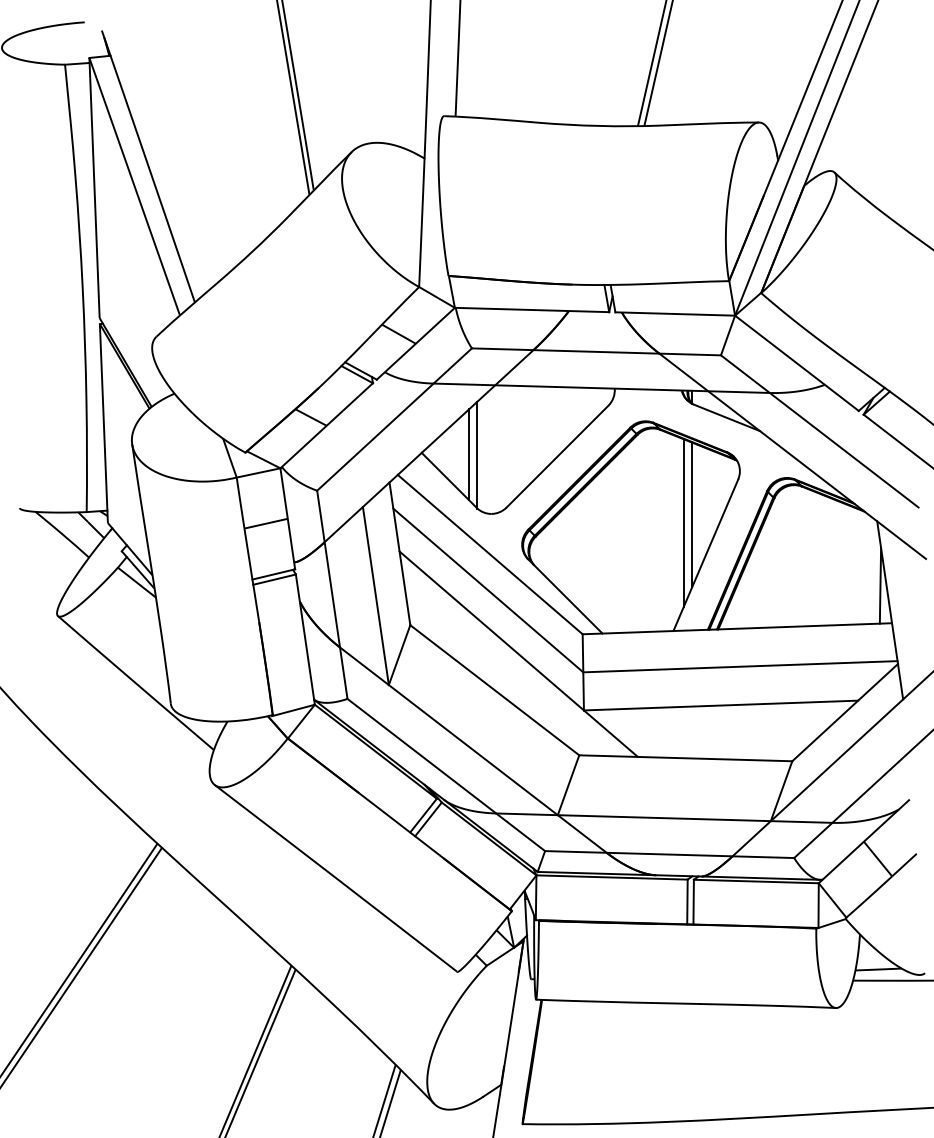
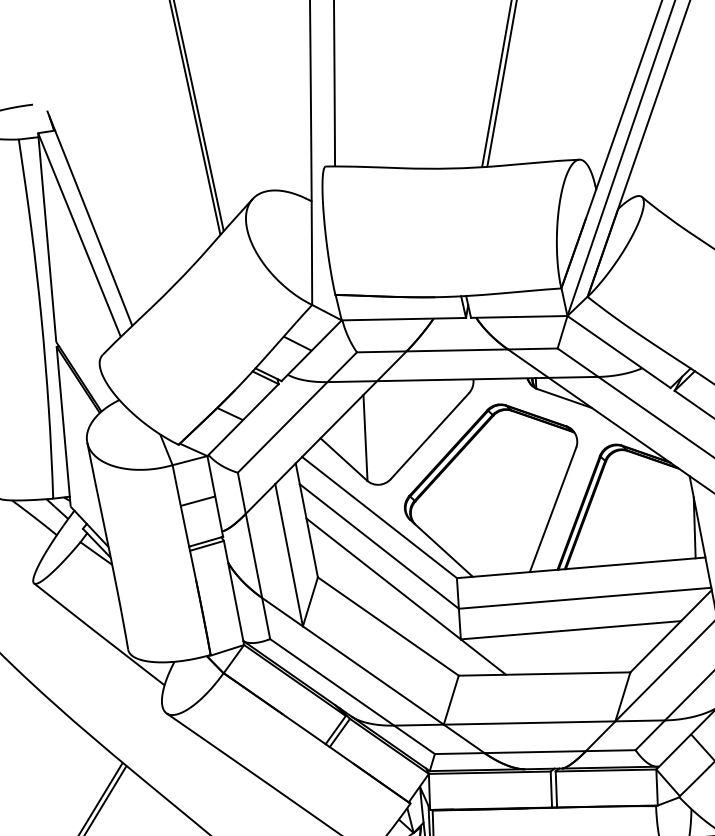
line: (468, 454) -> (358, 437), removed
line: (692, 514) -> (540, 477), removed
line: (683, 523) -> (533, 485), removed

